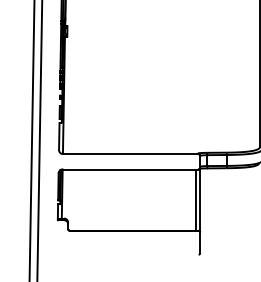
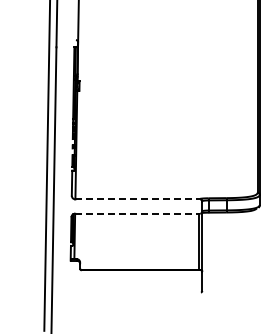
line: (131, 154) -> (138, 199), solid -> dashed
line: (130, 169) -> (137, 213), solid -> dashed

